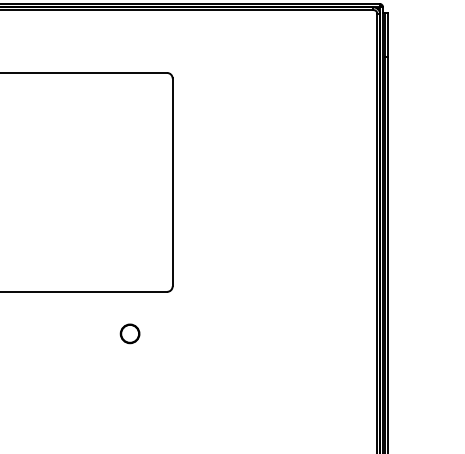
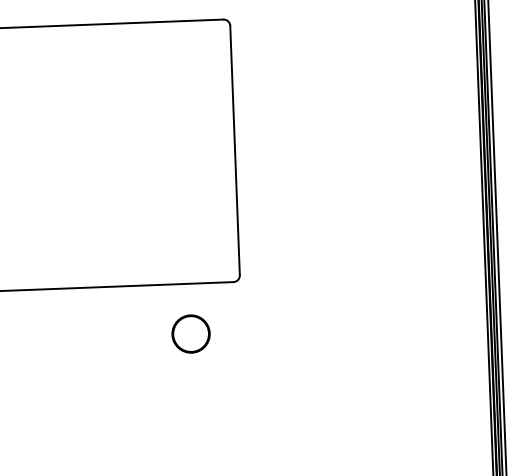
circle: (129, 333) -> (190, 333), size x1.67

